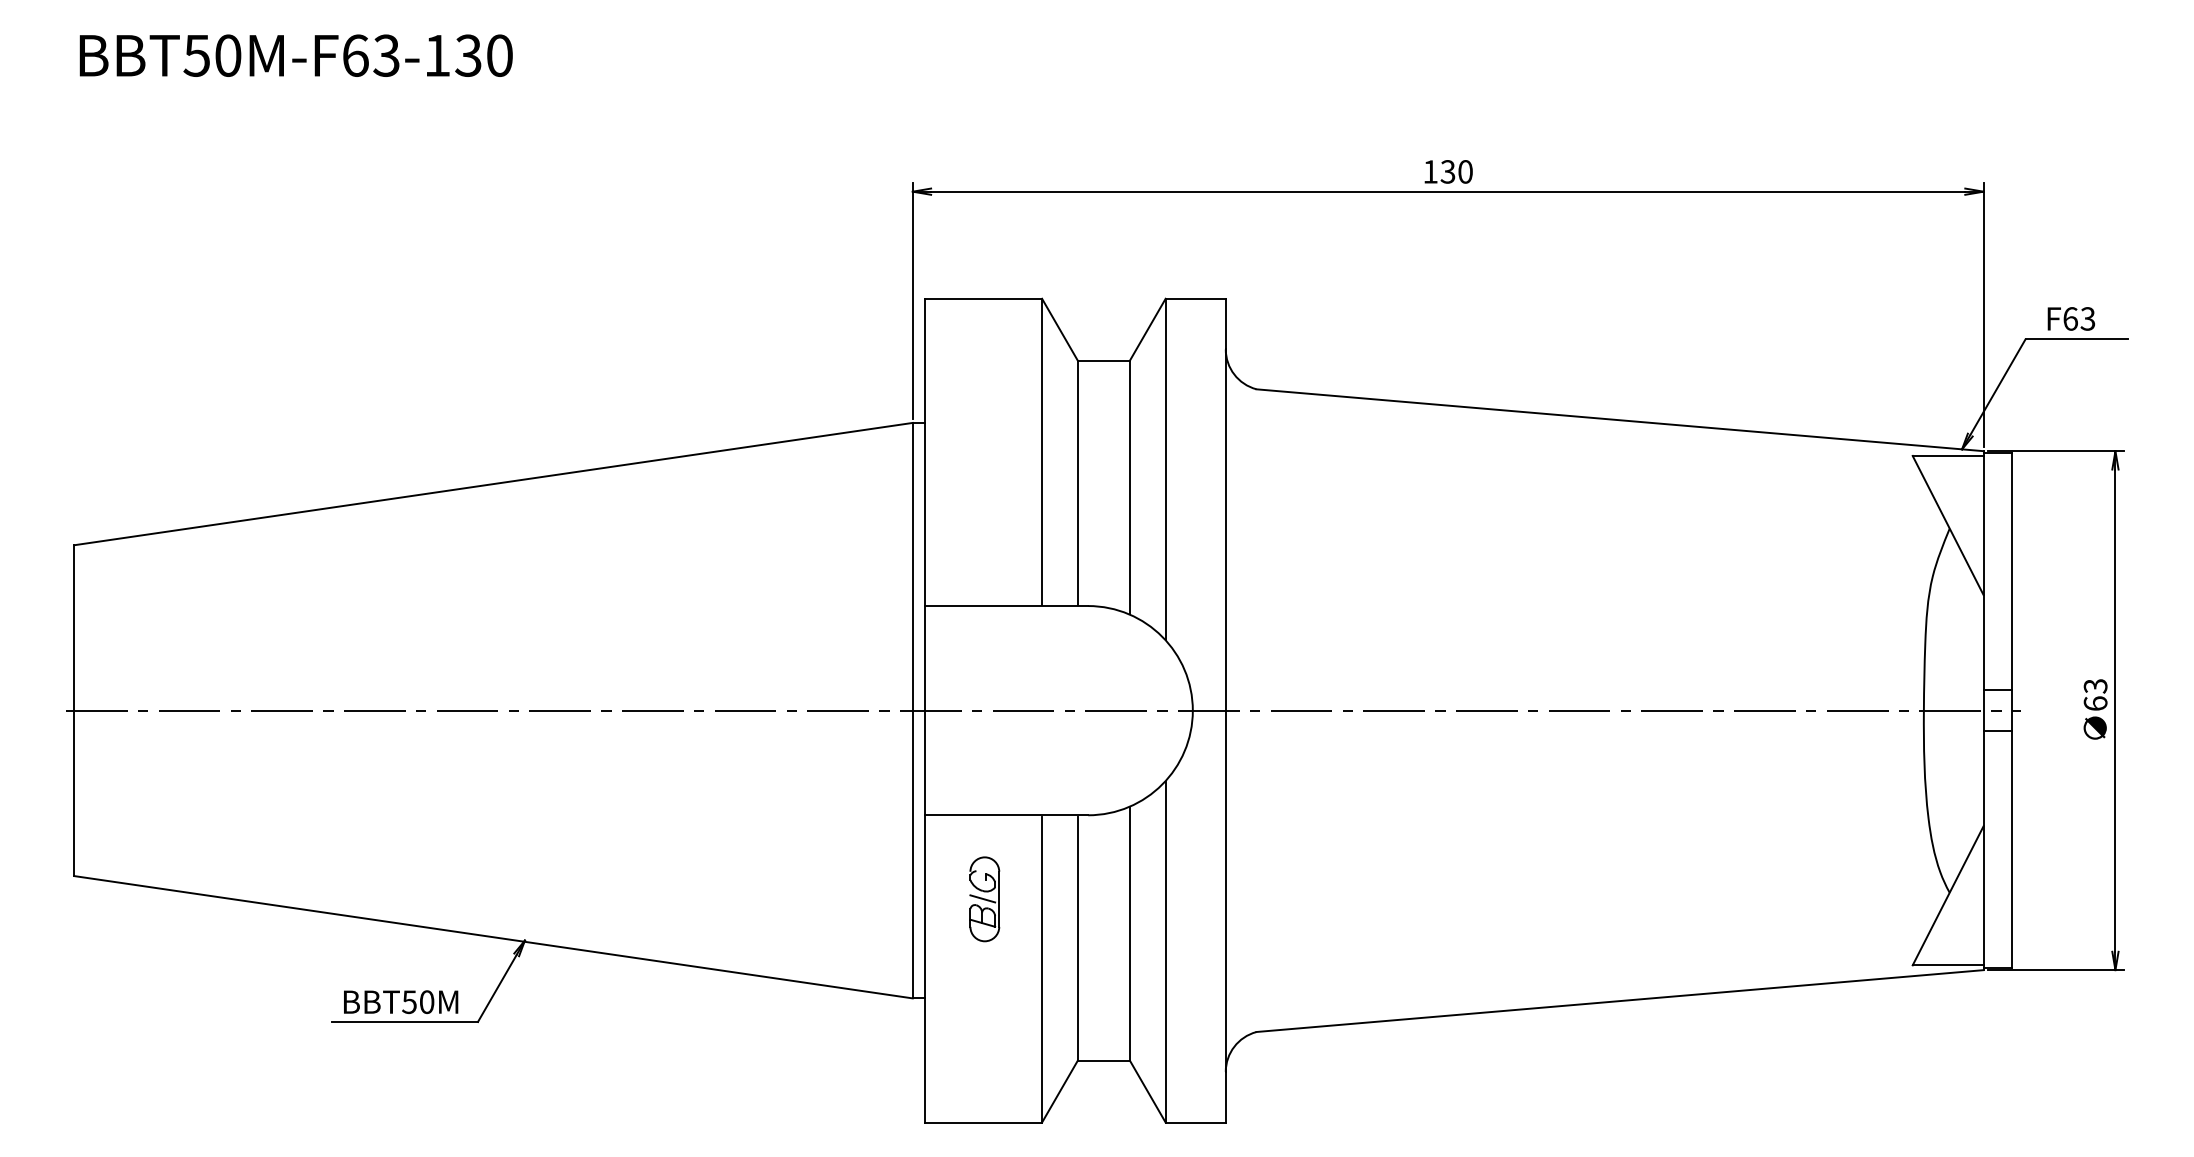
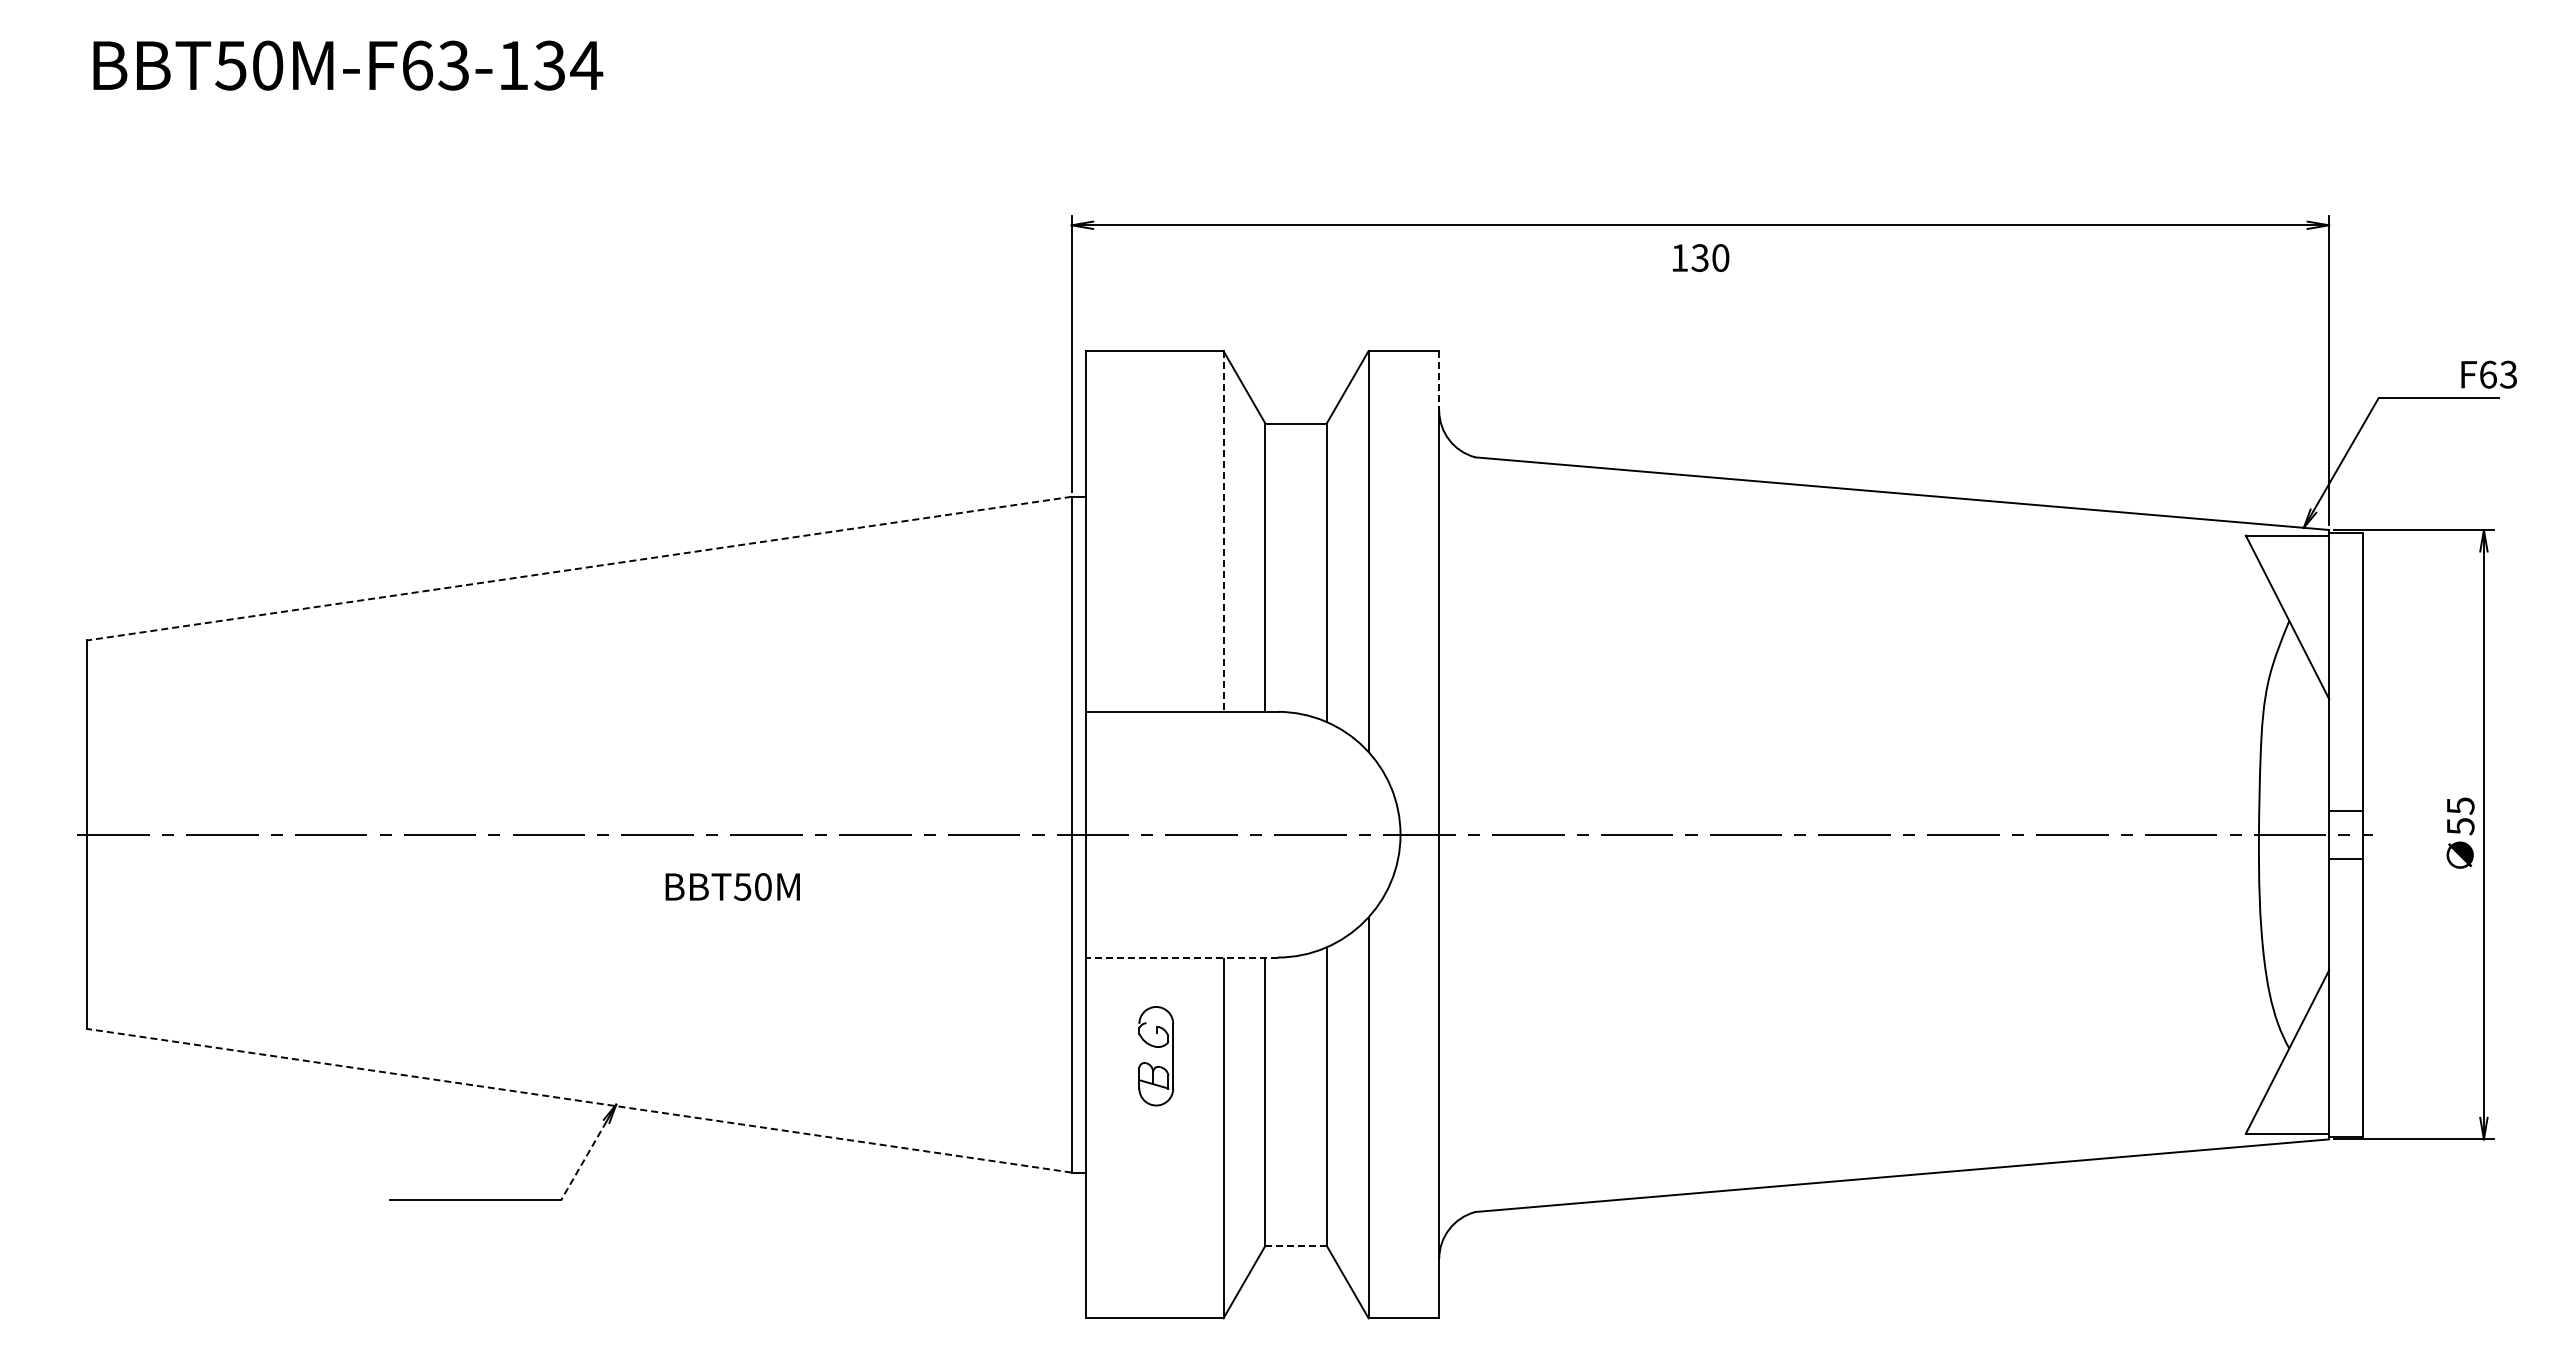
text: (499, 55) -> (586, 65), BBT50M-F63-130 -> BBT50M-F63-134
text: (1449, 171) -> (1701, 257), moved
text: (2070, 318) -> (2488, 374), moved
line: (1226, 323) -> (1439, 380), solid -> dashed
line: (1042, 451) -> (1223, 530), solid -> dashed
line: (493, 483) -> (579, 568), solid -> dashed
text: (2095, 695) -> (2460, 816), 63 -> 55
line: (1006, 815) -> (1181, 957), solid -> dashed
line: (982, 898) -> (1153, 1055), removed
line: (493, 937) -> (579, 1100), solid -> dashed
line: (497, 988) -> (583, 1161), solid -> dashed
text: (400, 1001) -> (732, 886), moved
line: (1104, 1060) -> (1296, 1245), solid -> dashed

